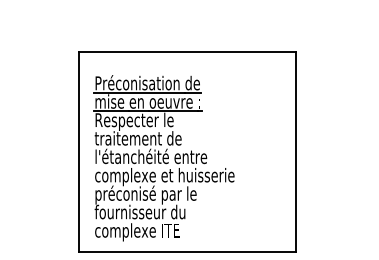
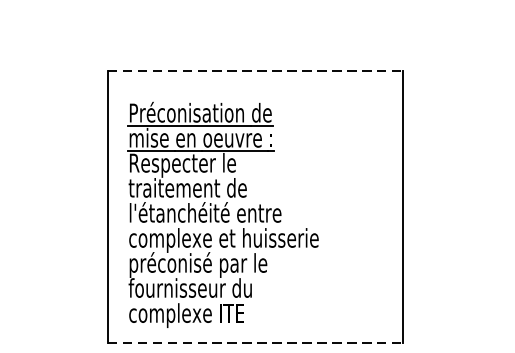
line: (188, 52) -> (256, 71), solid -> dashed
line: (188, 252) -> (256, 343), solid -> dashed

